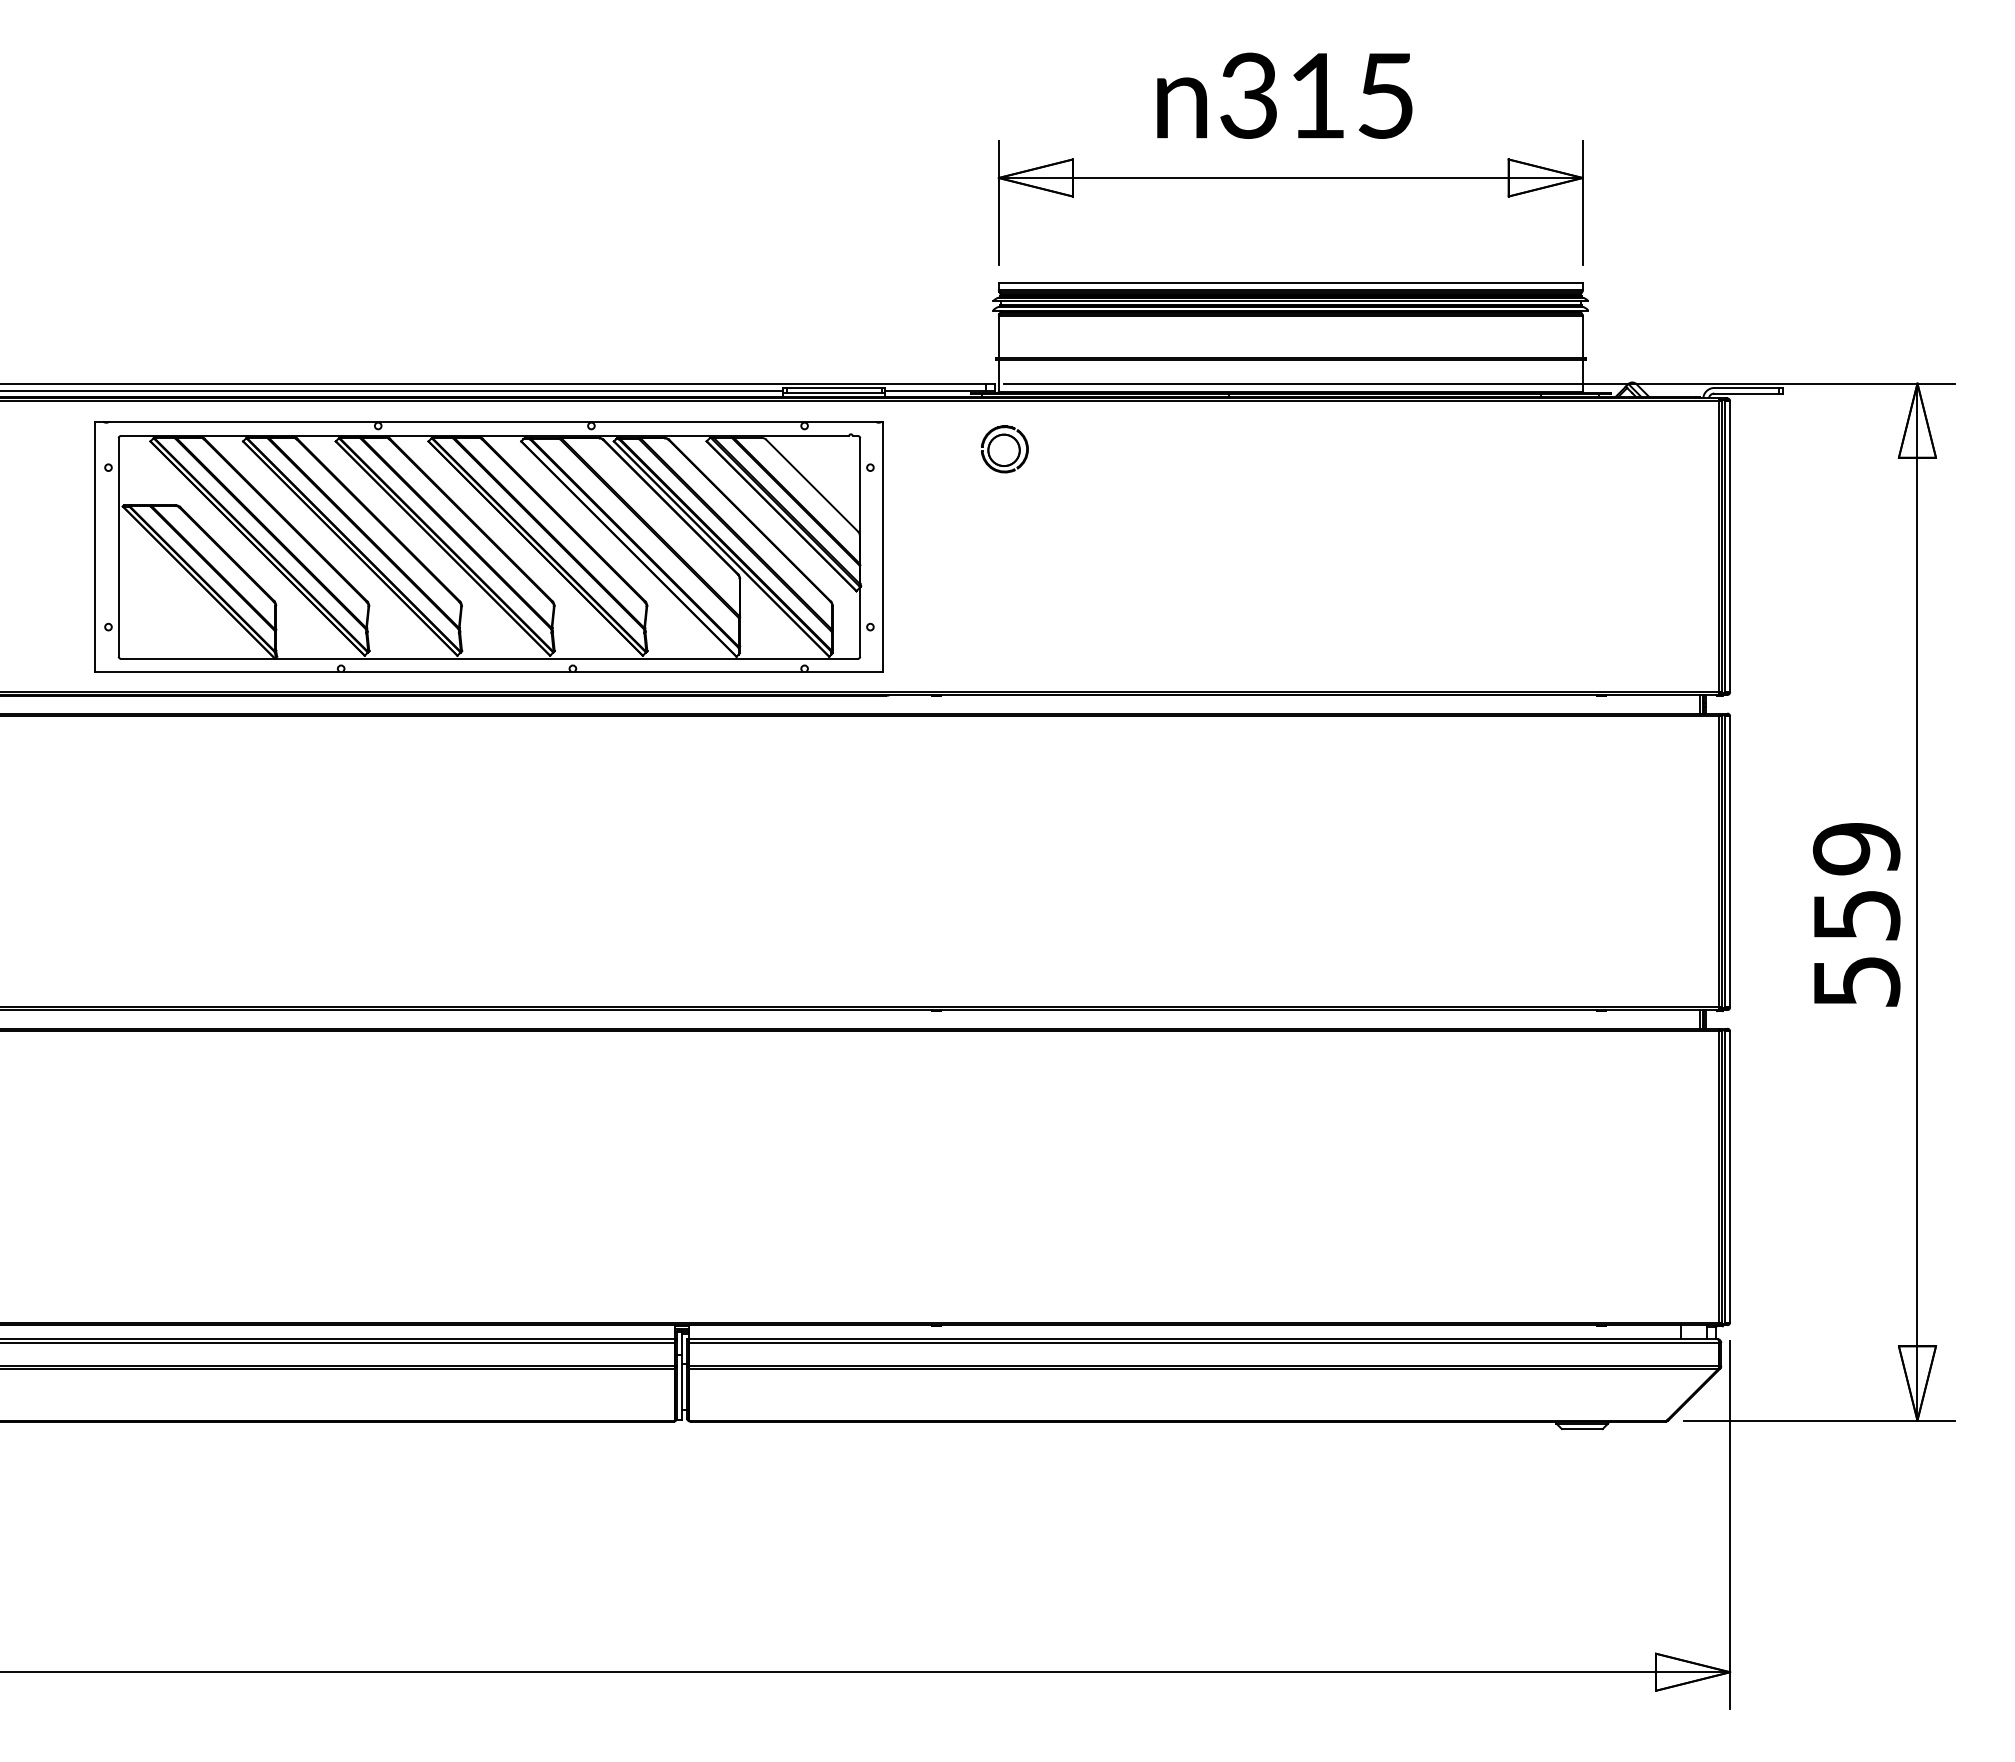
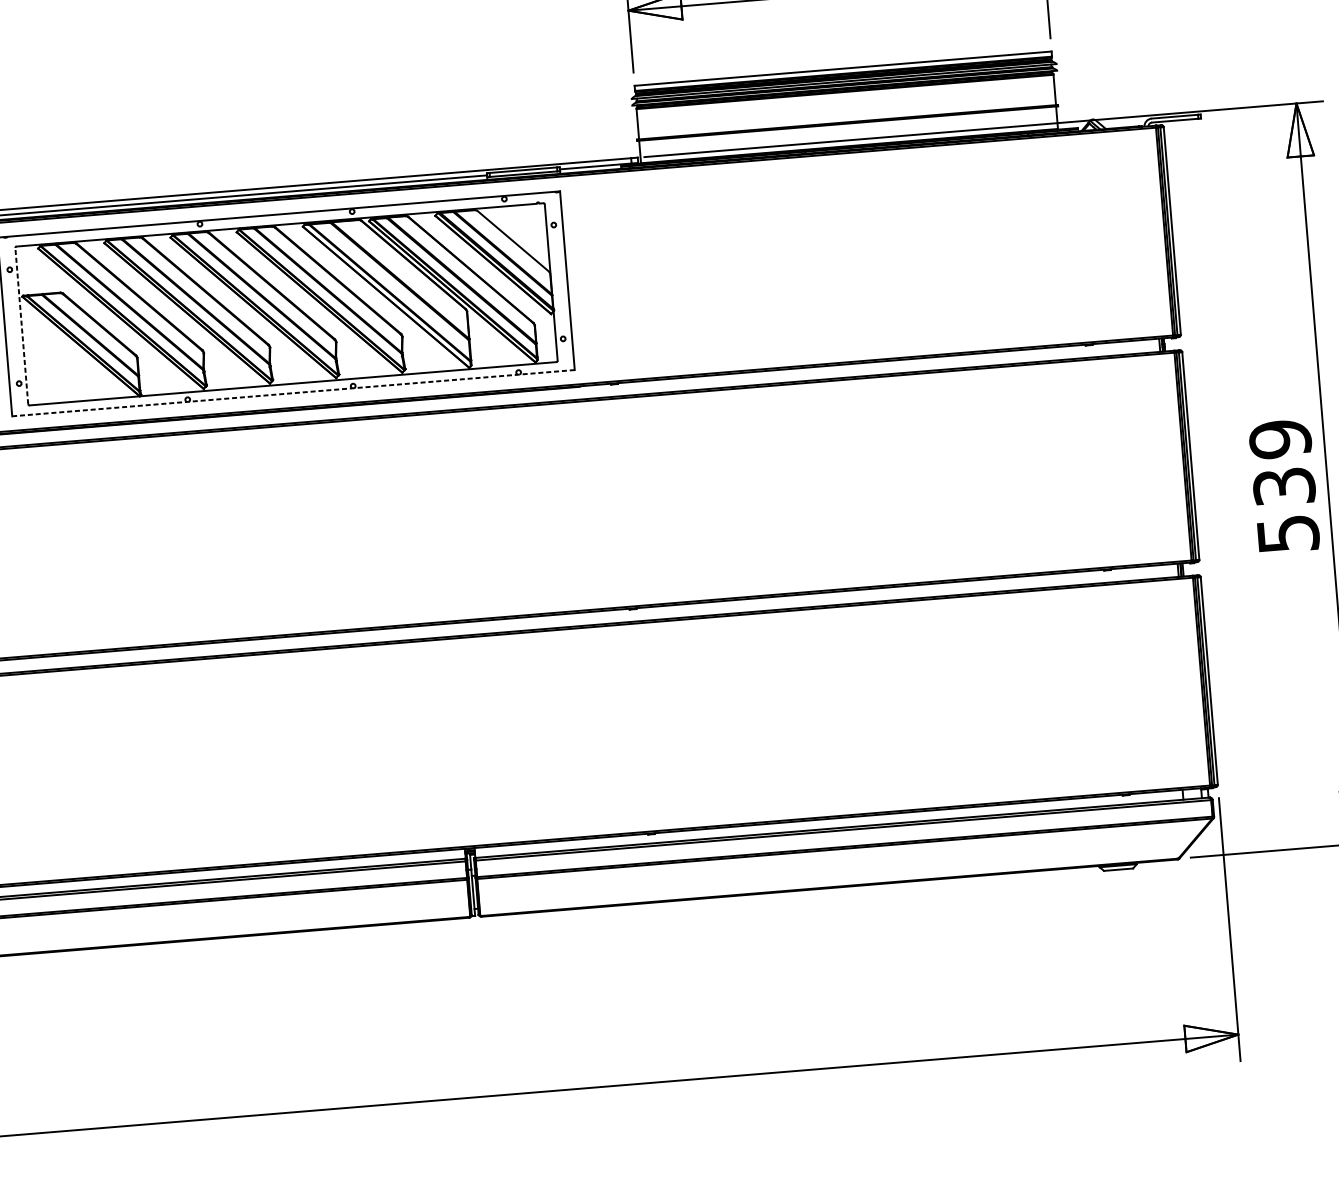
part: (1004, 449) -> (648, 204), removed
line: (118, 546) -> (21, 325), solid -> dashed
line: (489, 671) -> (293, 392), solid -> dashed
text: (1856, 915) -> (1284, 486), 559 -> 539

